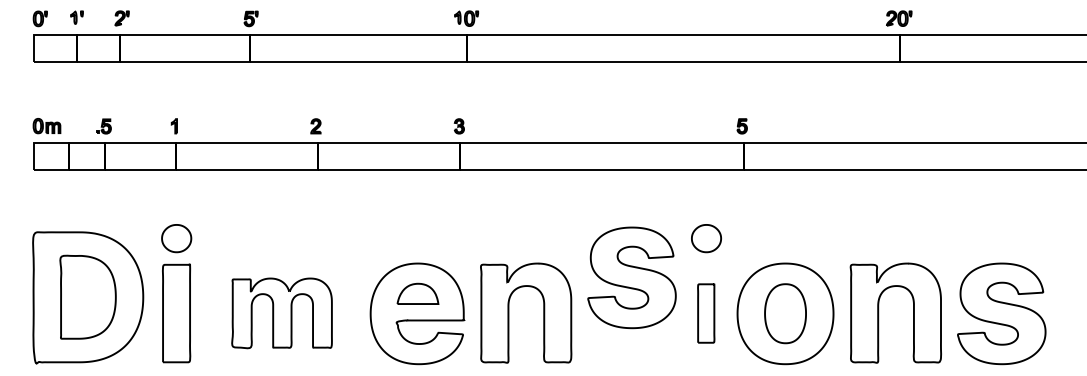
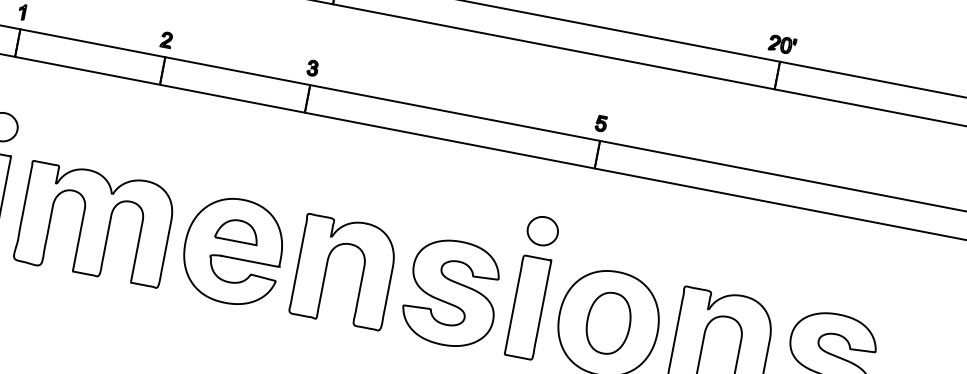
part: (631, 277) -> (451, 292), moved
part: (281, 313) -> (94, 224), size x1.43
part: (705, 313) -> (527, 307), size x1.67

